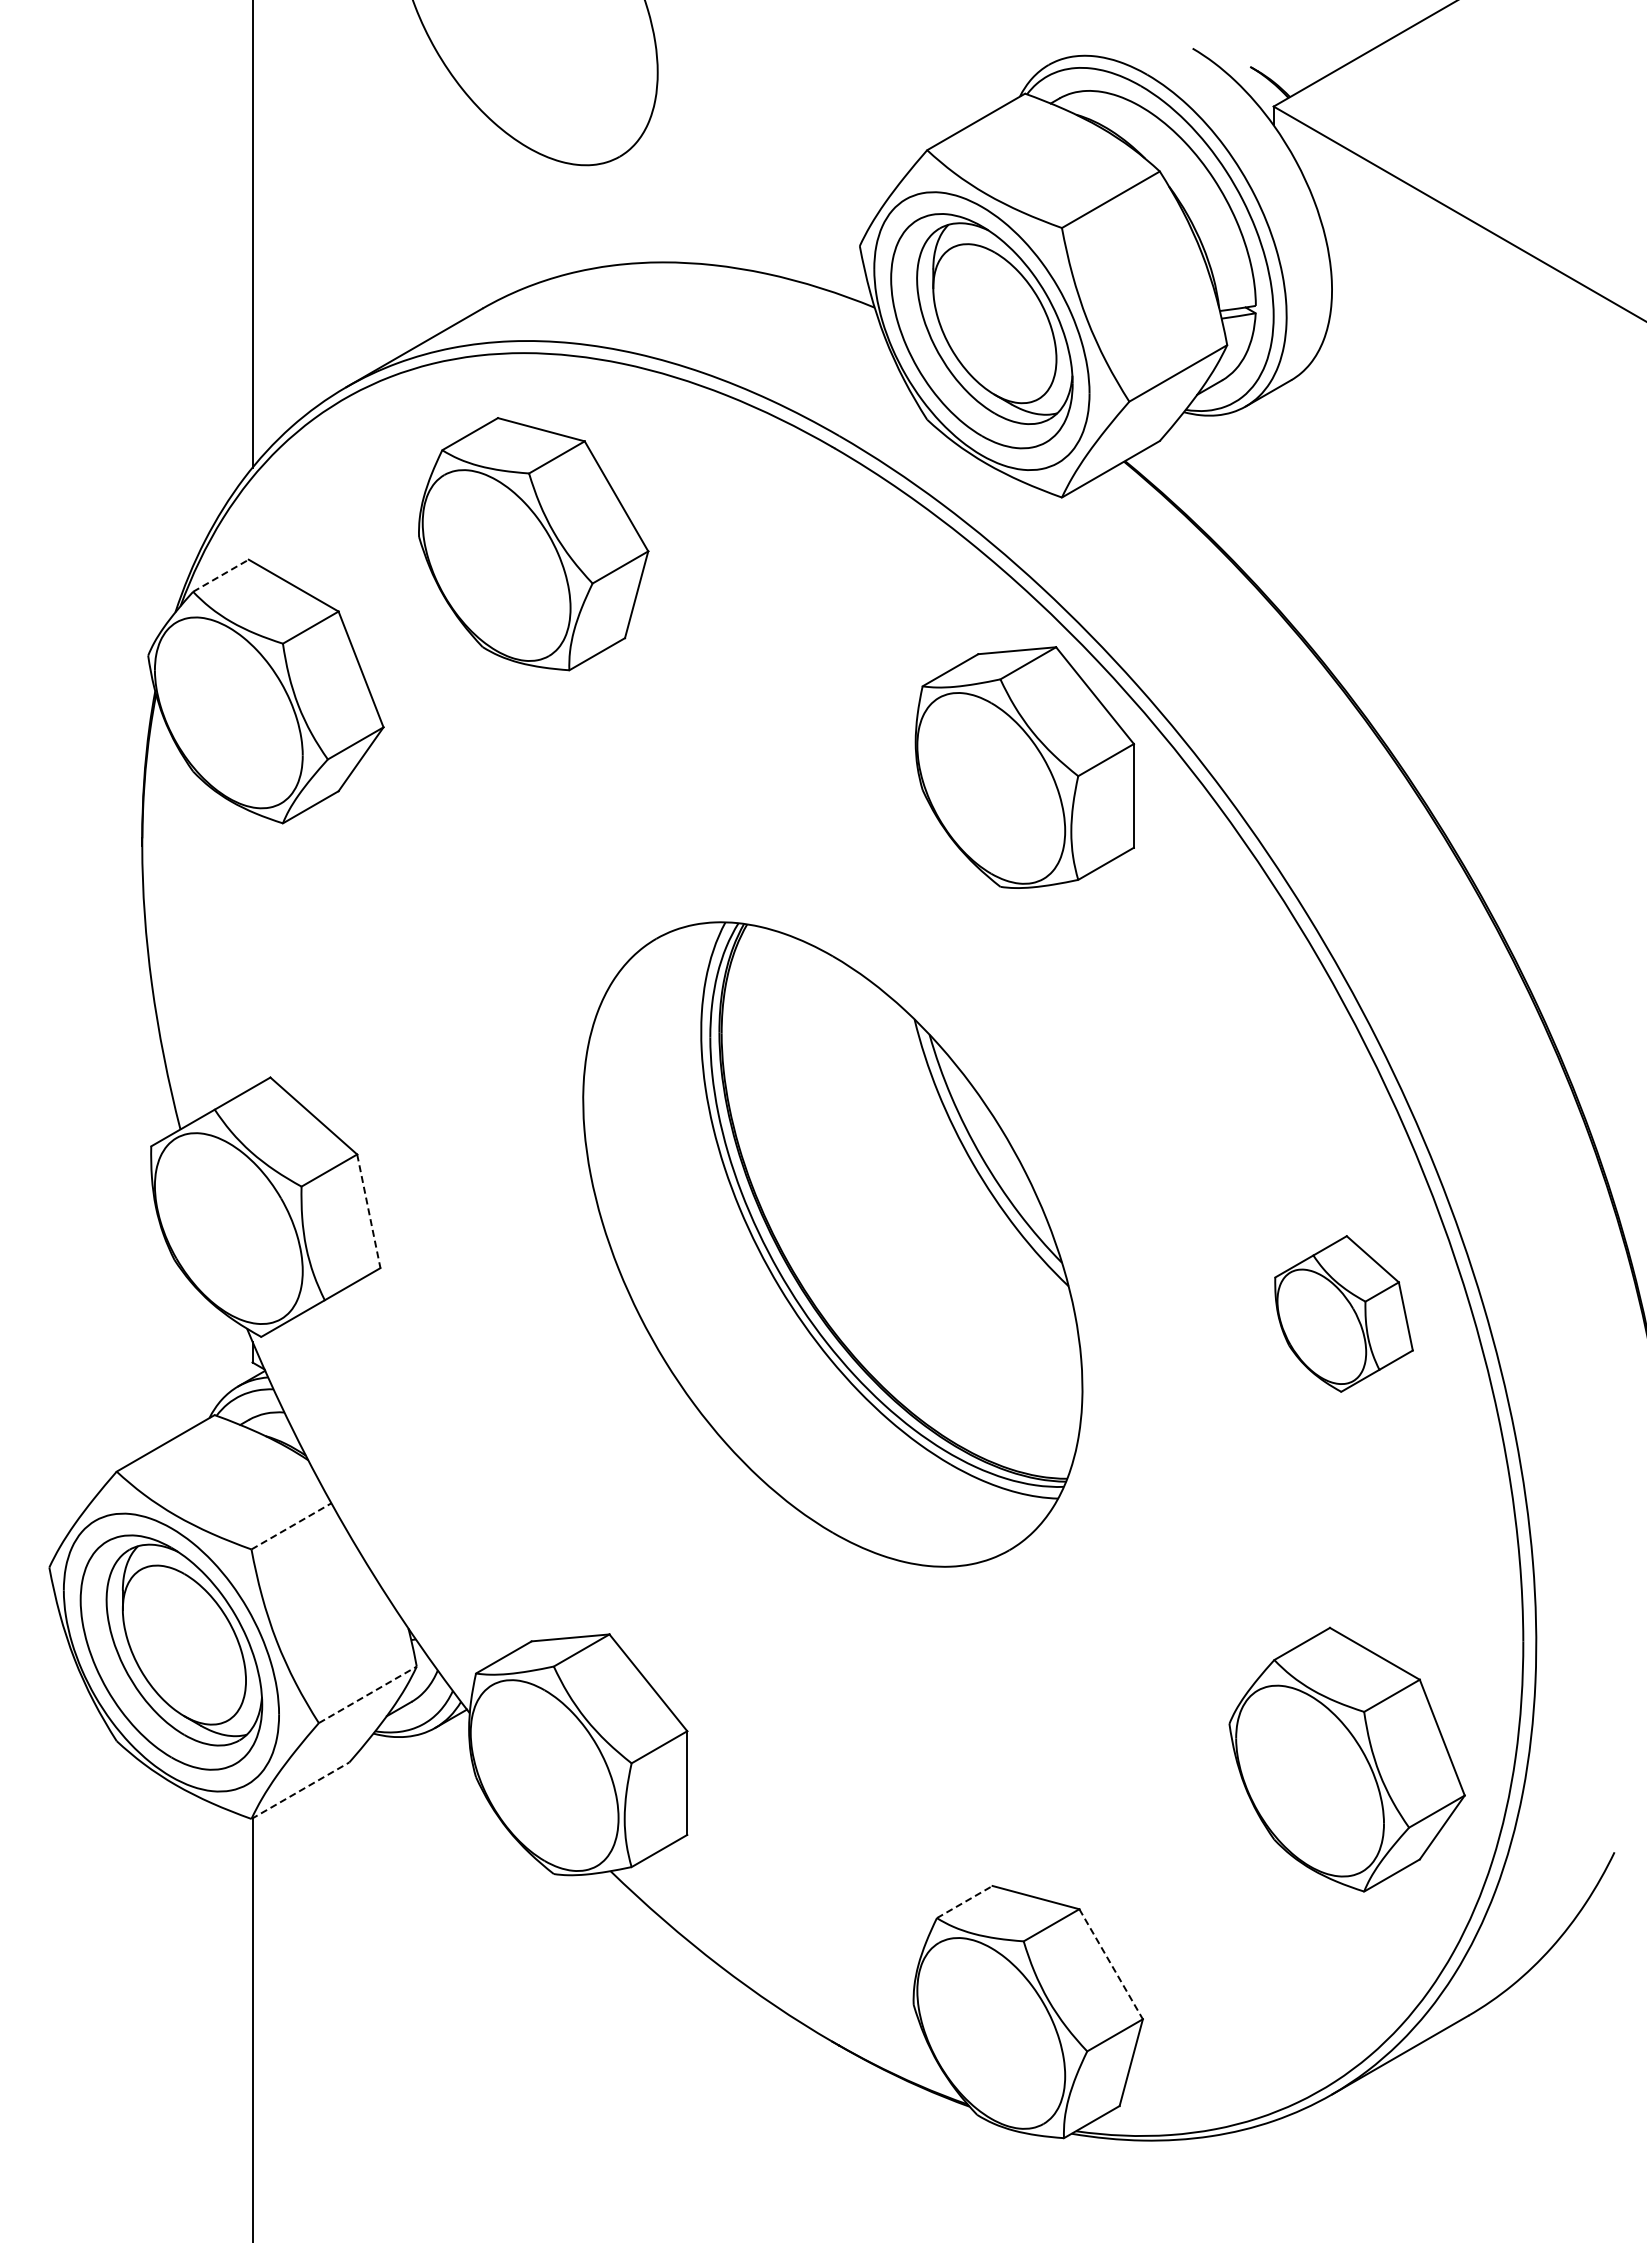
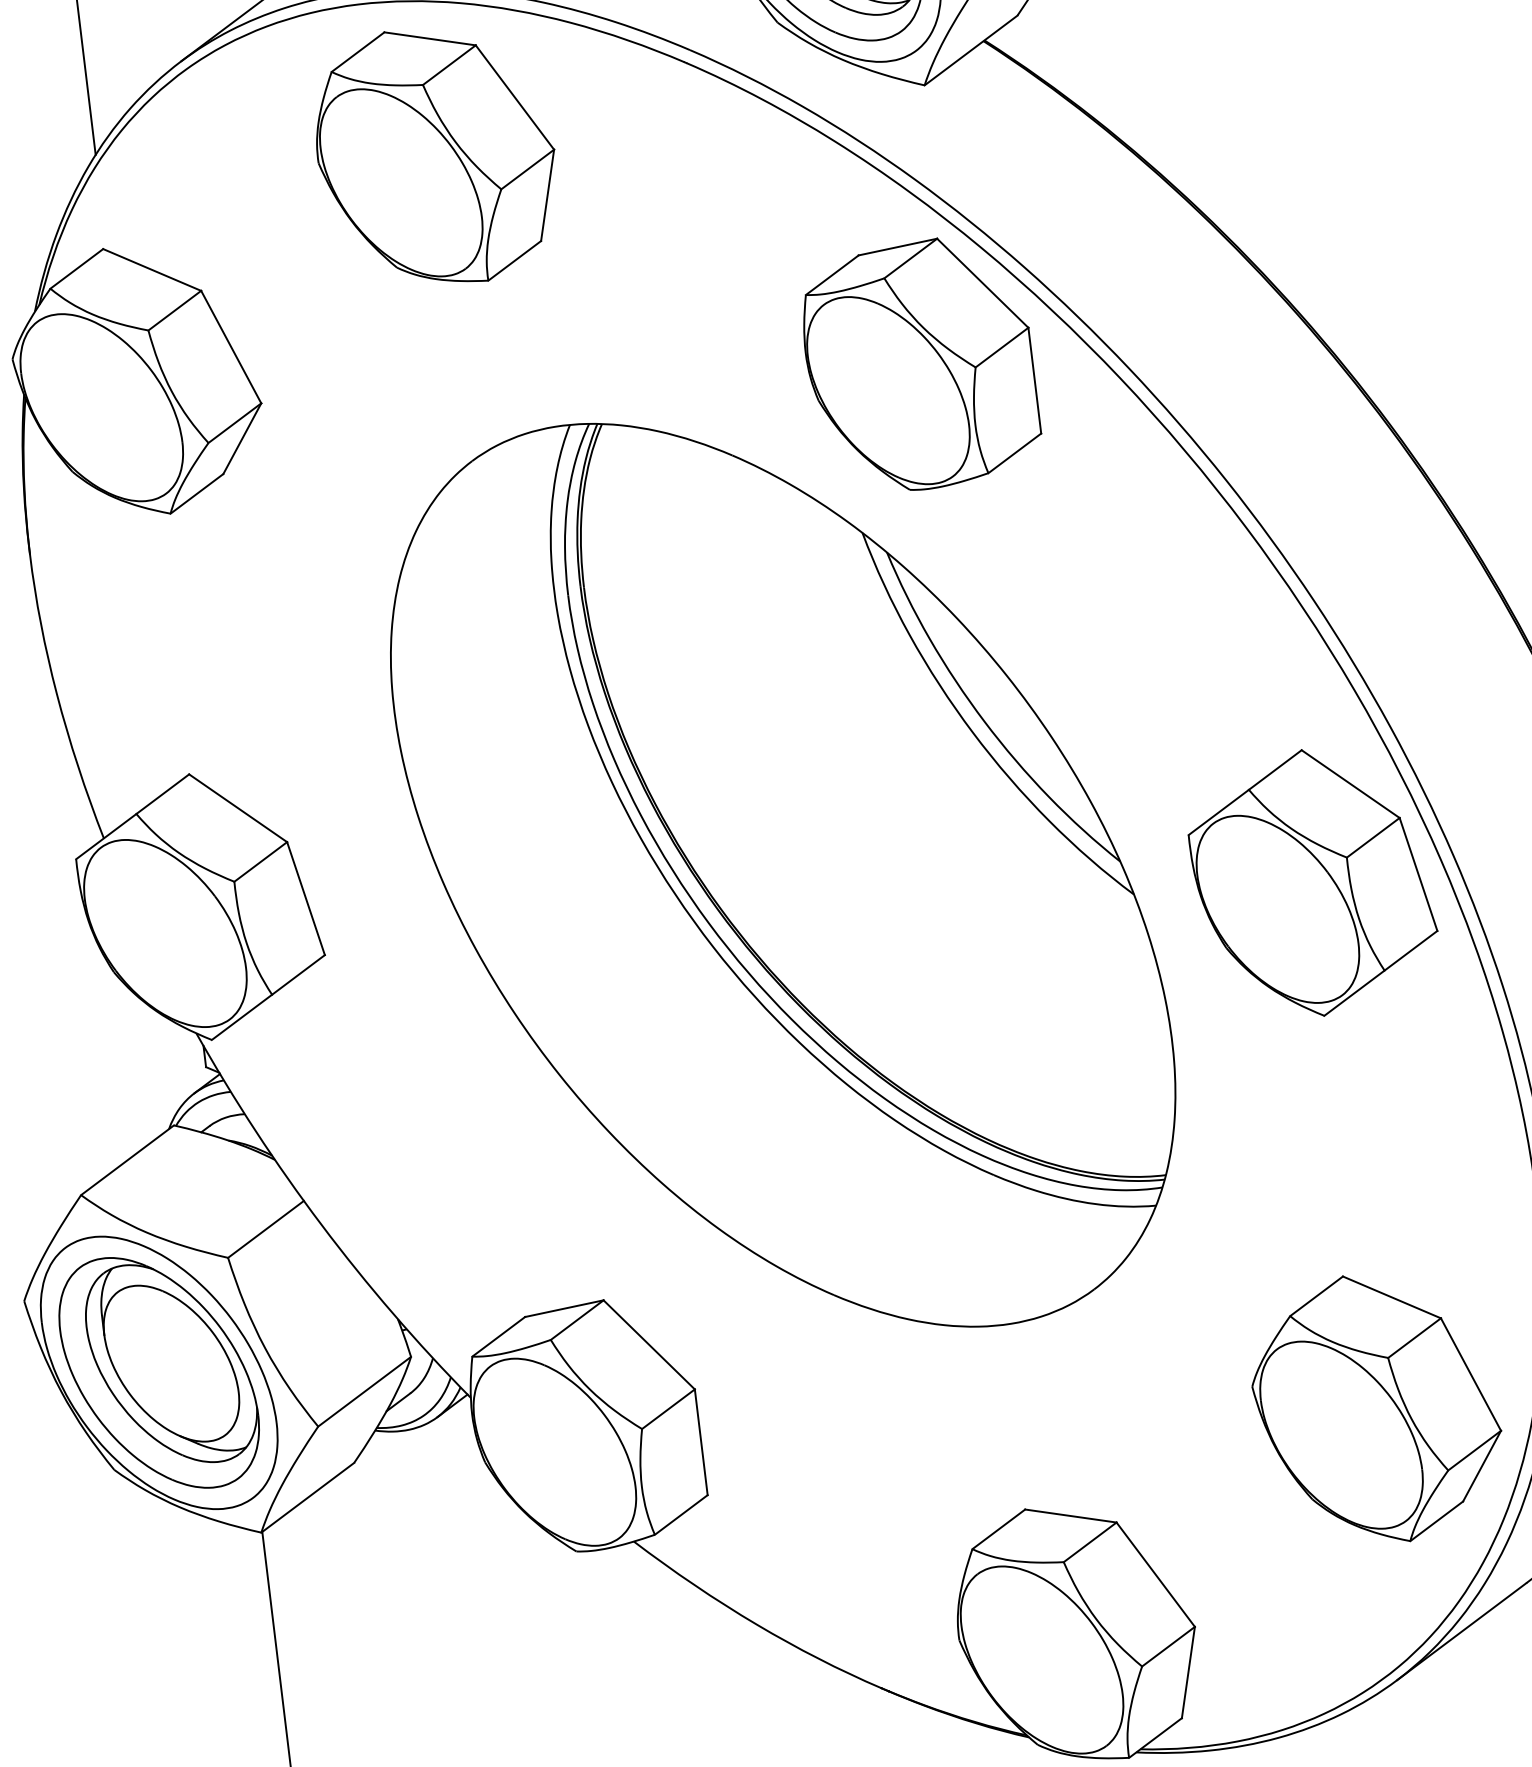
part: (533, 544) -> (436, 156), moved
line: (221, 575) -> (77, 268), dashed -> solid
line: (368, 1211) -> (305, 898), dashed -> solid
part: (832, 1244) -> (782, 875), size x1.43
part: (1343, 1313) -> (1312, 882), size x1.67
line: (291, 1526) -> (266, 1229), dashed -> solid
line: (367, 1694) -> (364, 1391), dashed -> solid
part: (1346, 1759) -> (1376, 1408), moved
line: (300, 1790) -> (307, 1497), dashed -> solid
line: (965, 1901) -> (999, 1528), dashed -> solid
line: (1111, 1964) -> (1156, 1574), dashed -> solid

